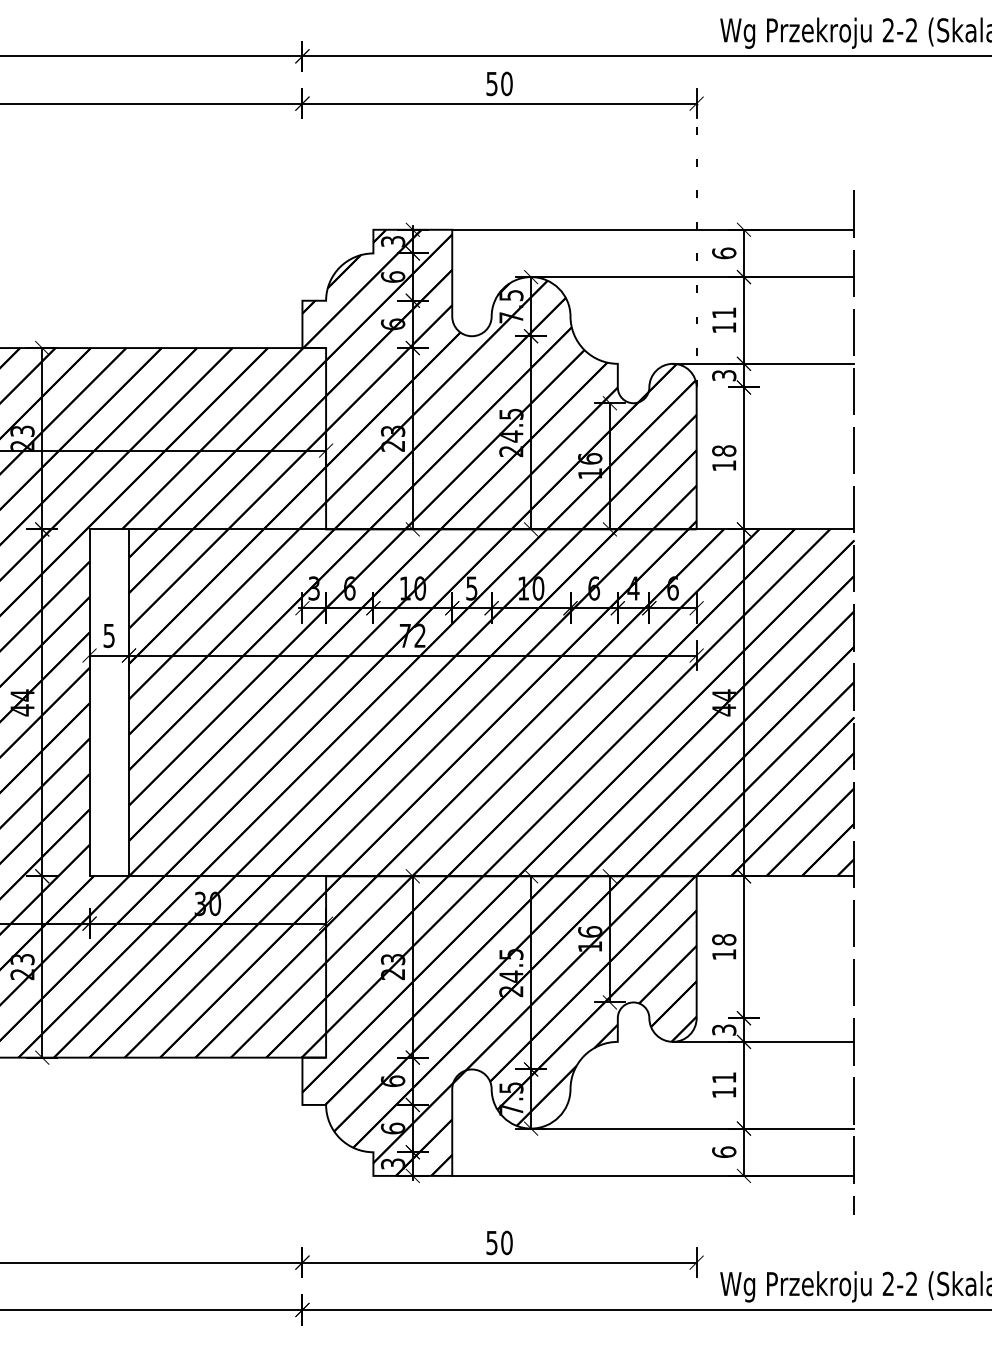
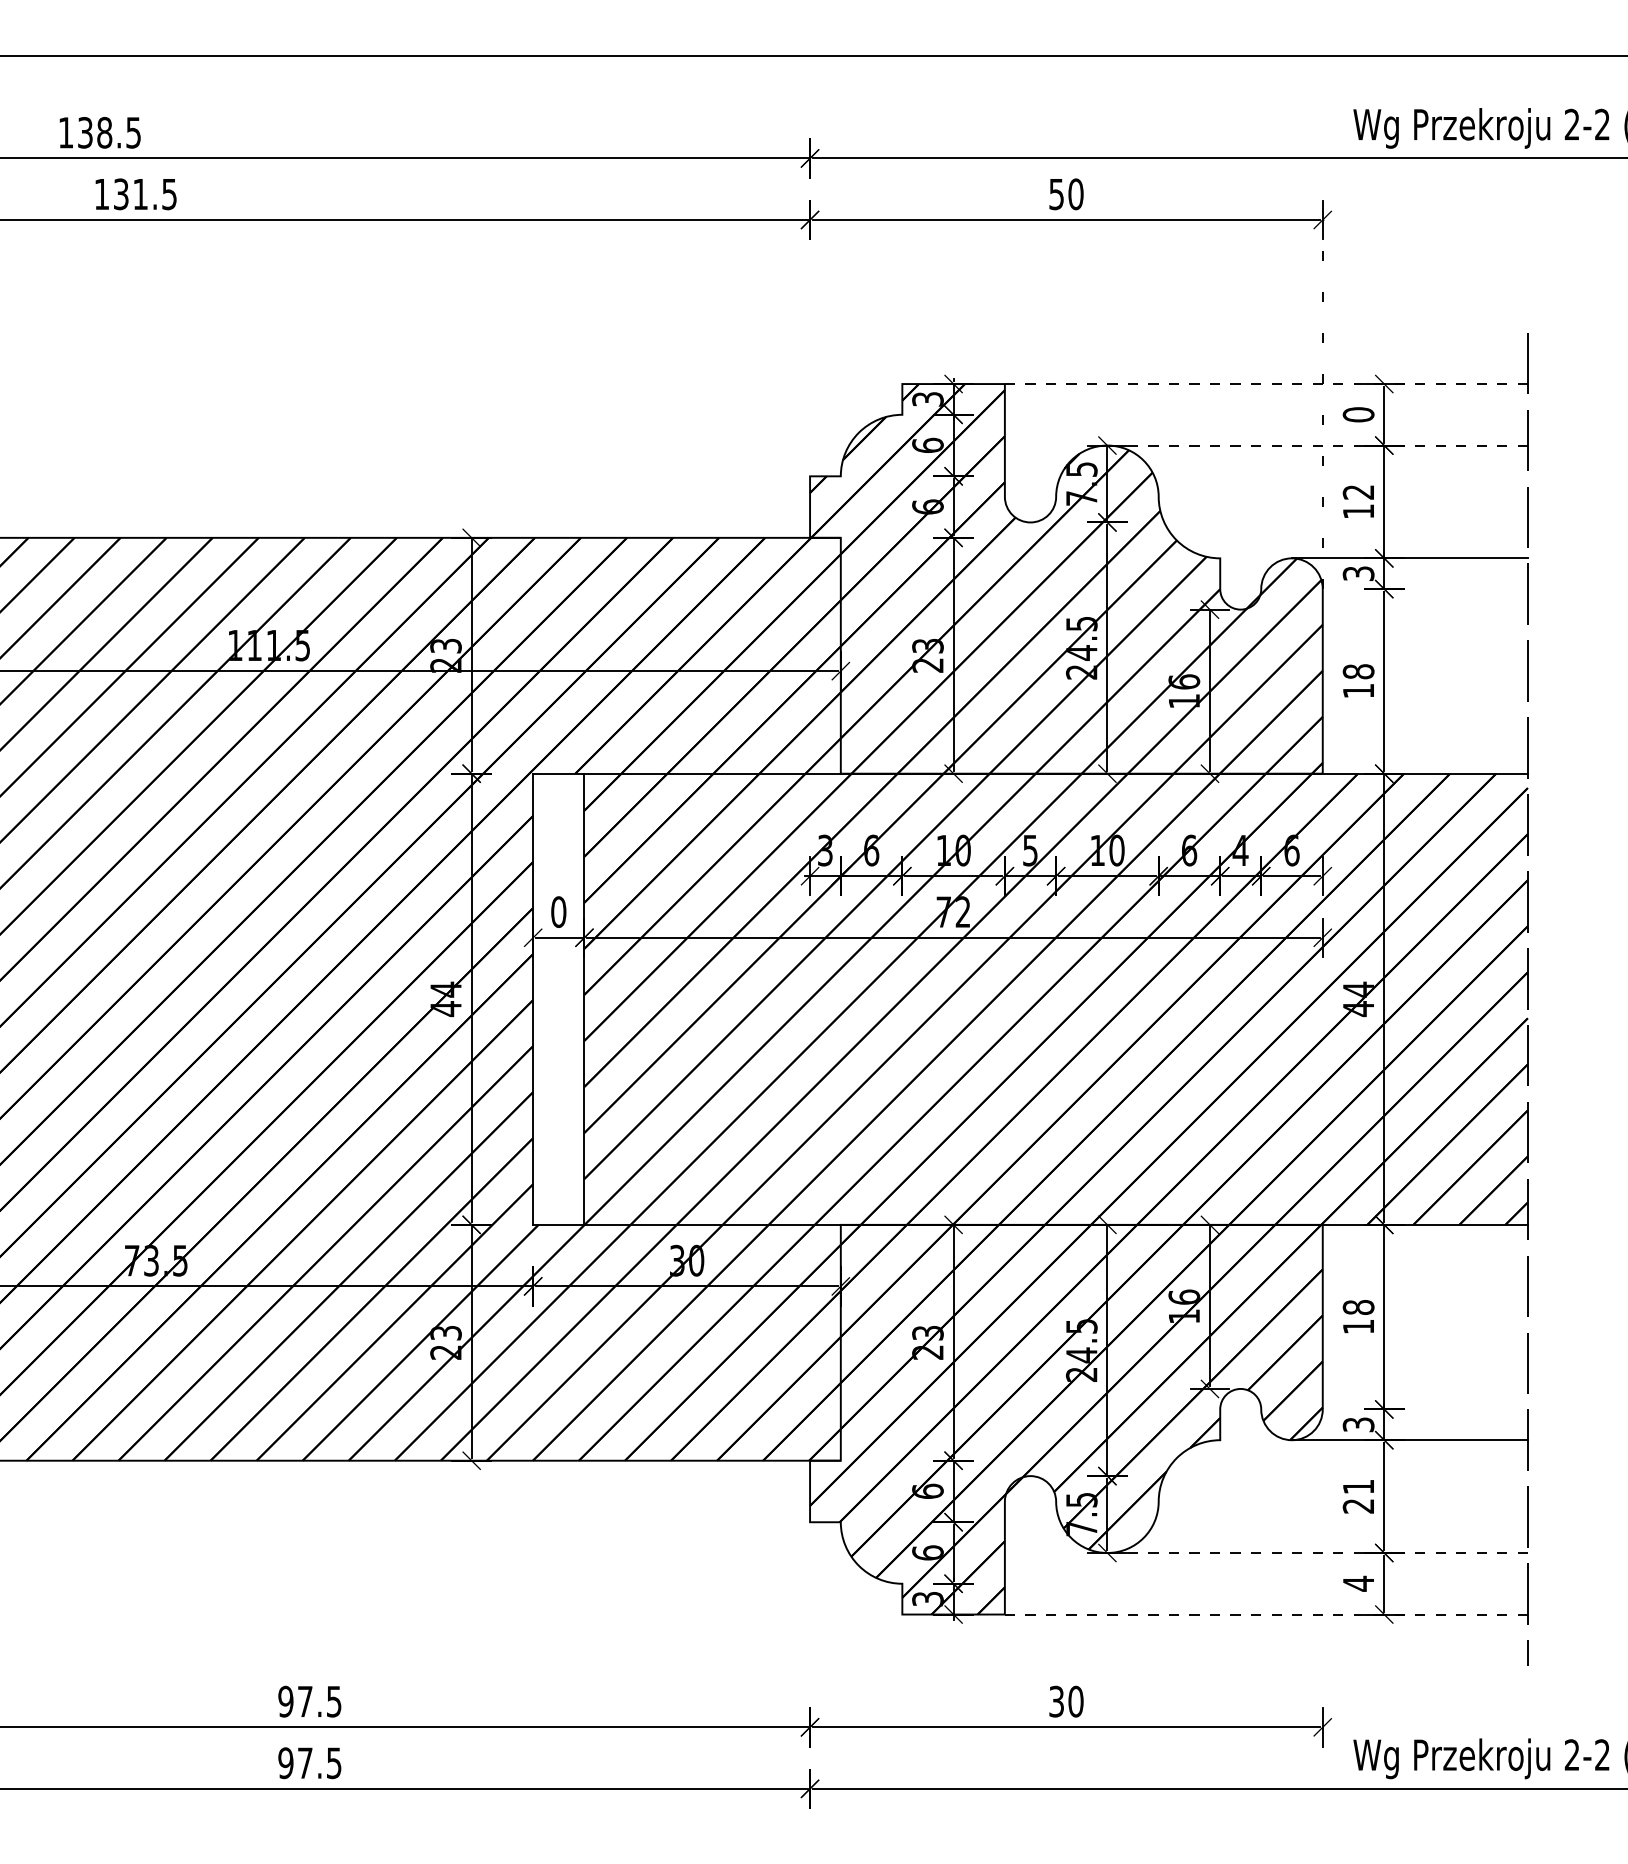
line: (653, 230) -> (1266, 384), solid -> dashed
text: (724, 253) -> (1358, 414), 6 -> 0
line: (692, 277) -> (1317, 445), solid -> dashed
text: (723, 313) -> (1357, 492), 11 -> 12
text: (109, 635) -> (558, 911), 5 -> 0
text: (723, 1092) -> (1357, 1506), 11 -> 21
line: (692, 1128) -> (1317, 1553), solid -> dashed
text: (724, 1152) -> (1358, 1583), 6 -> 4
line: (653, 1175) -> (1266, 1614), solid -> dashed
text: (491, 1242) -> (1056, 1700), 50 -> 30

